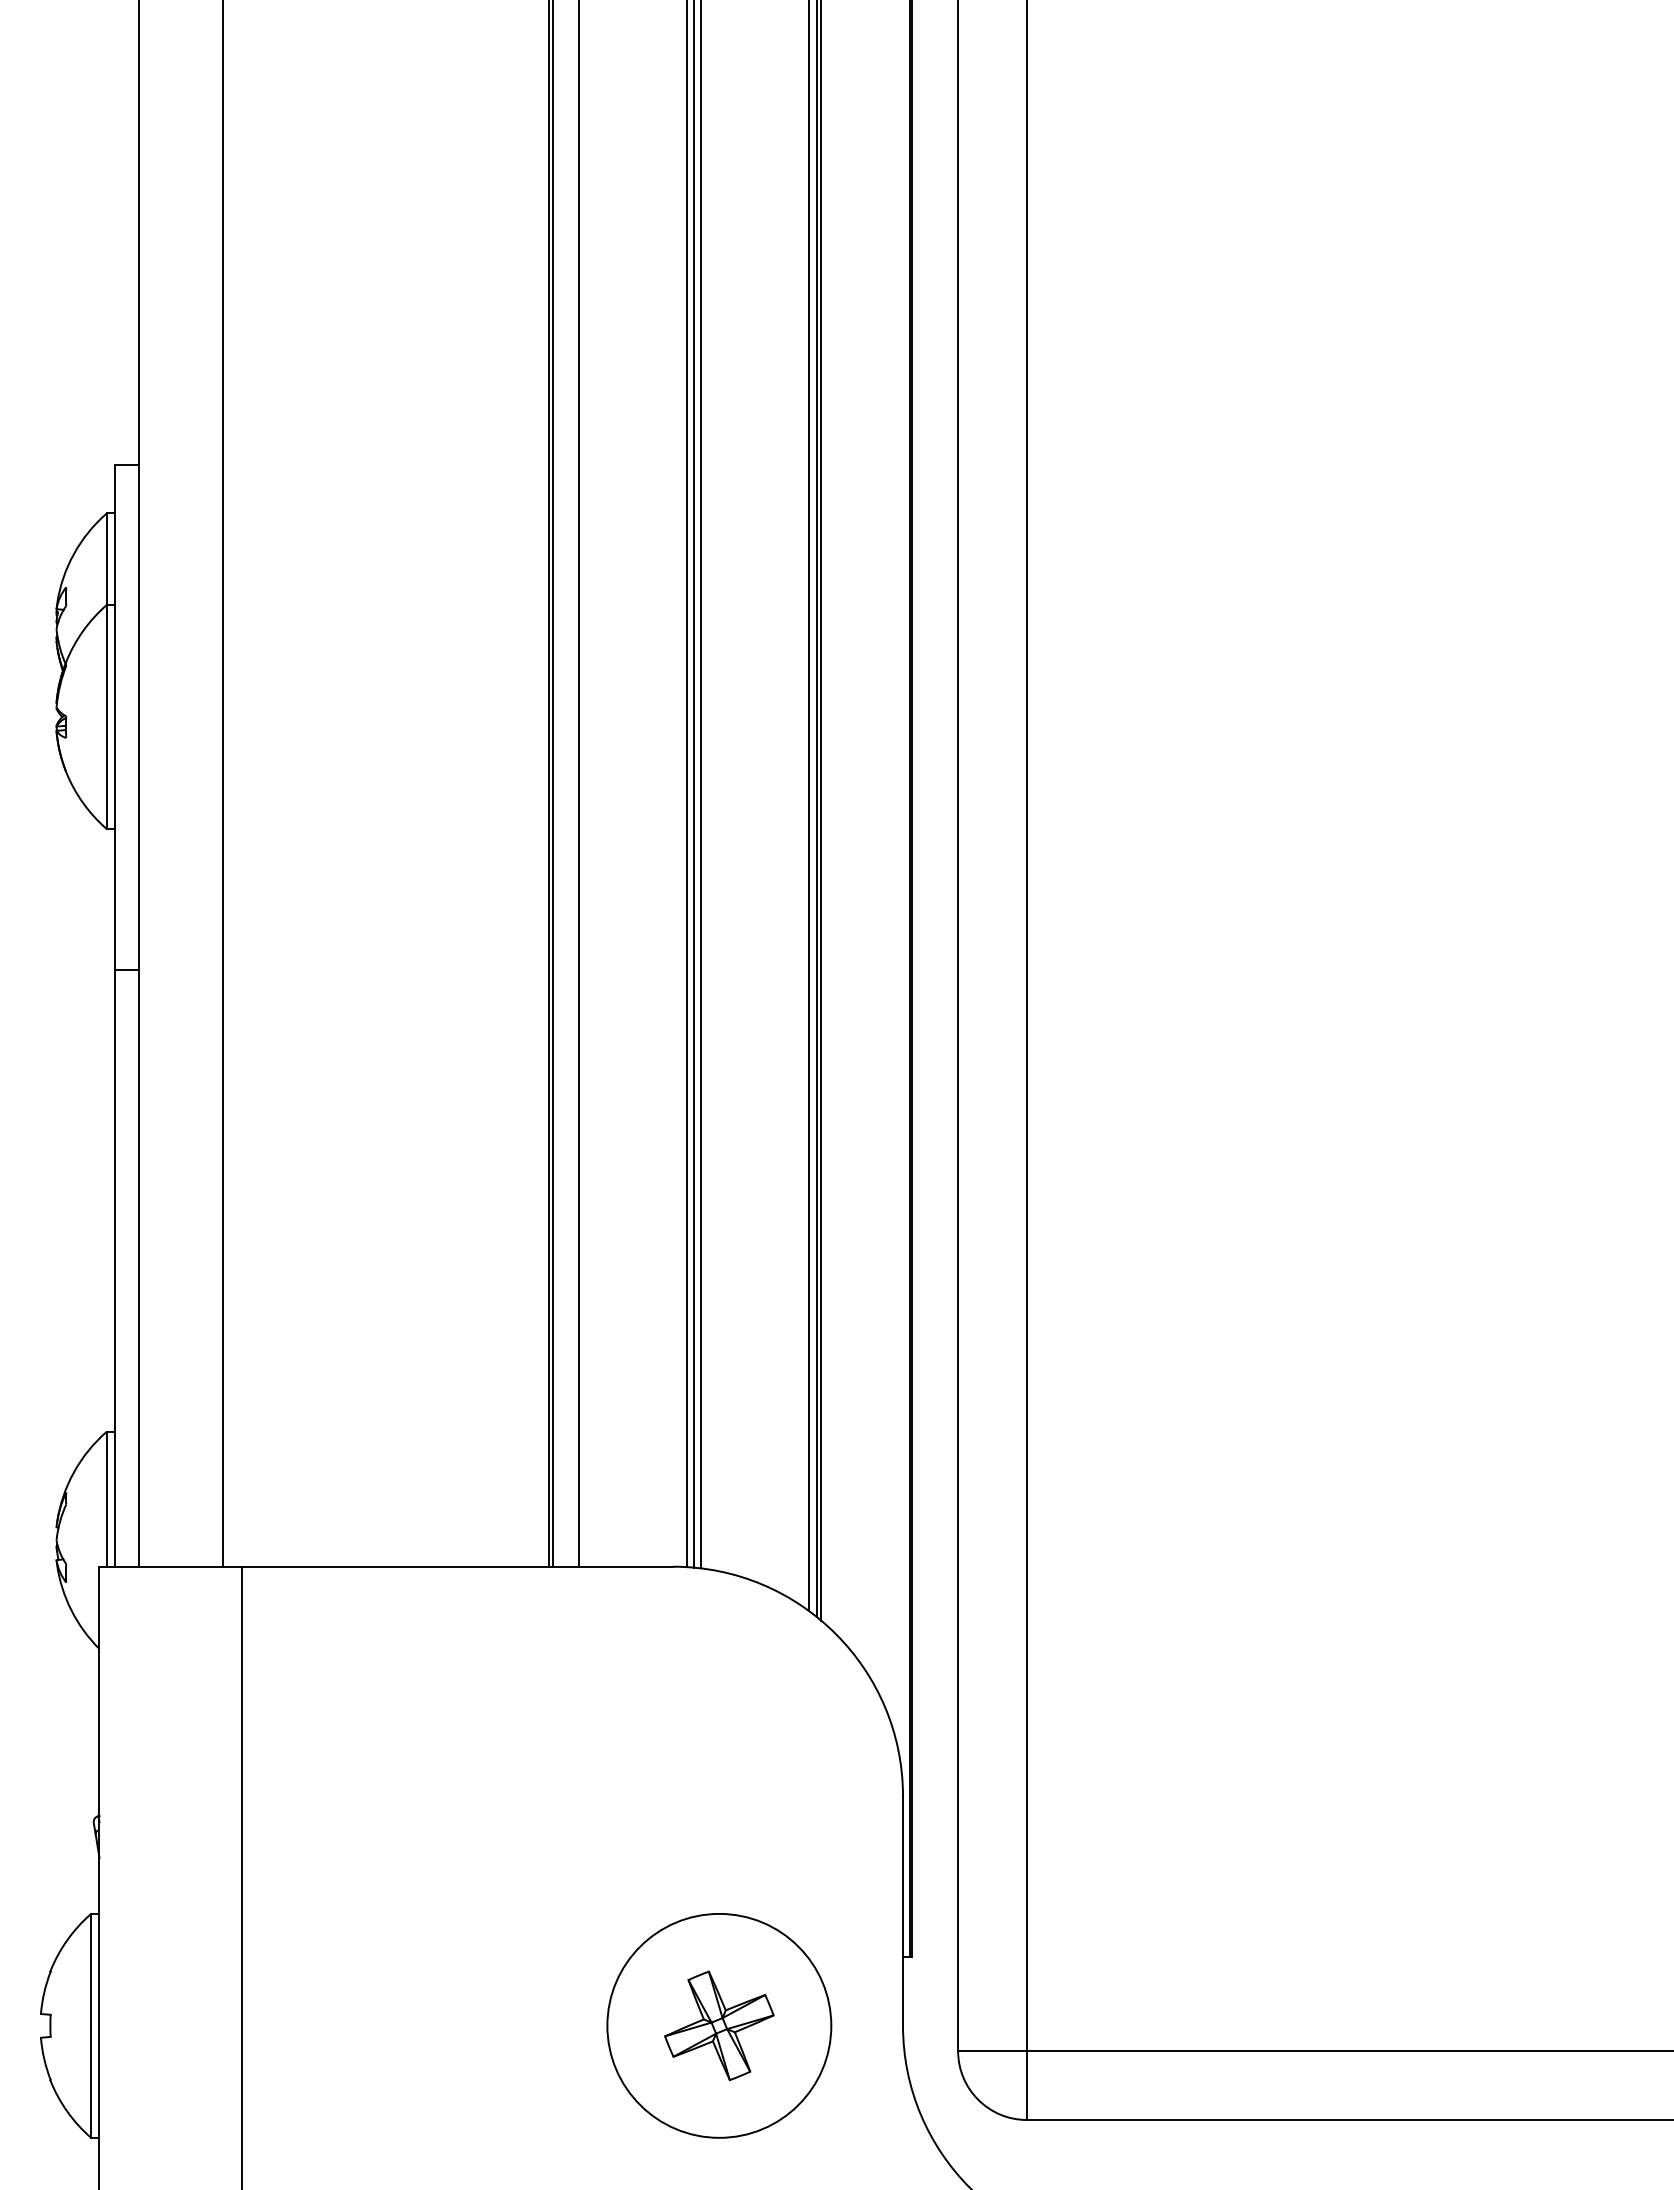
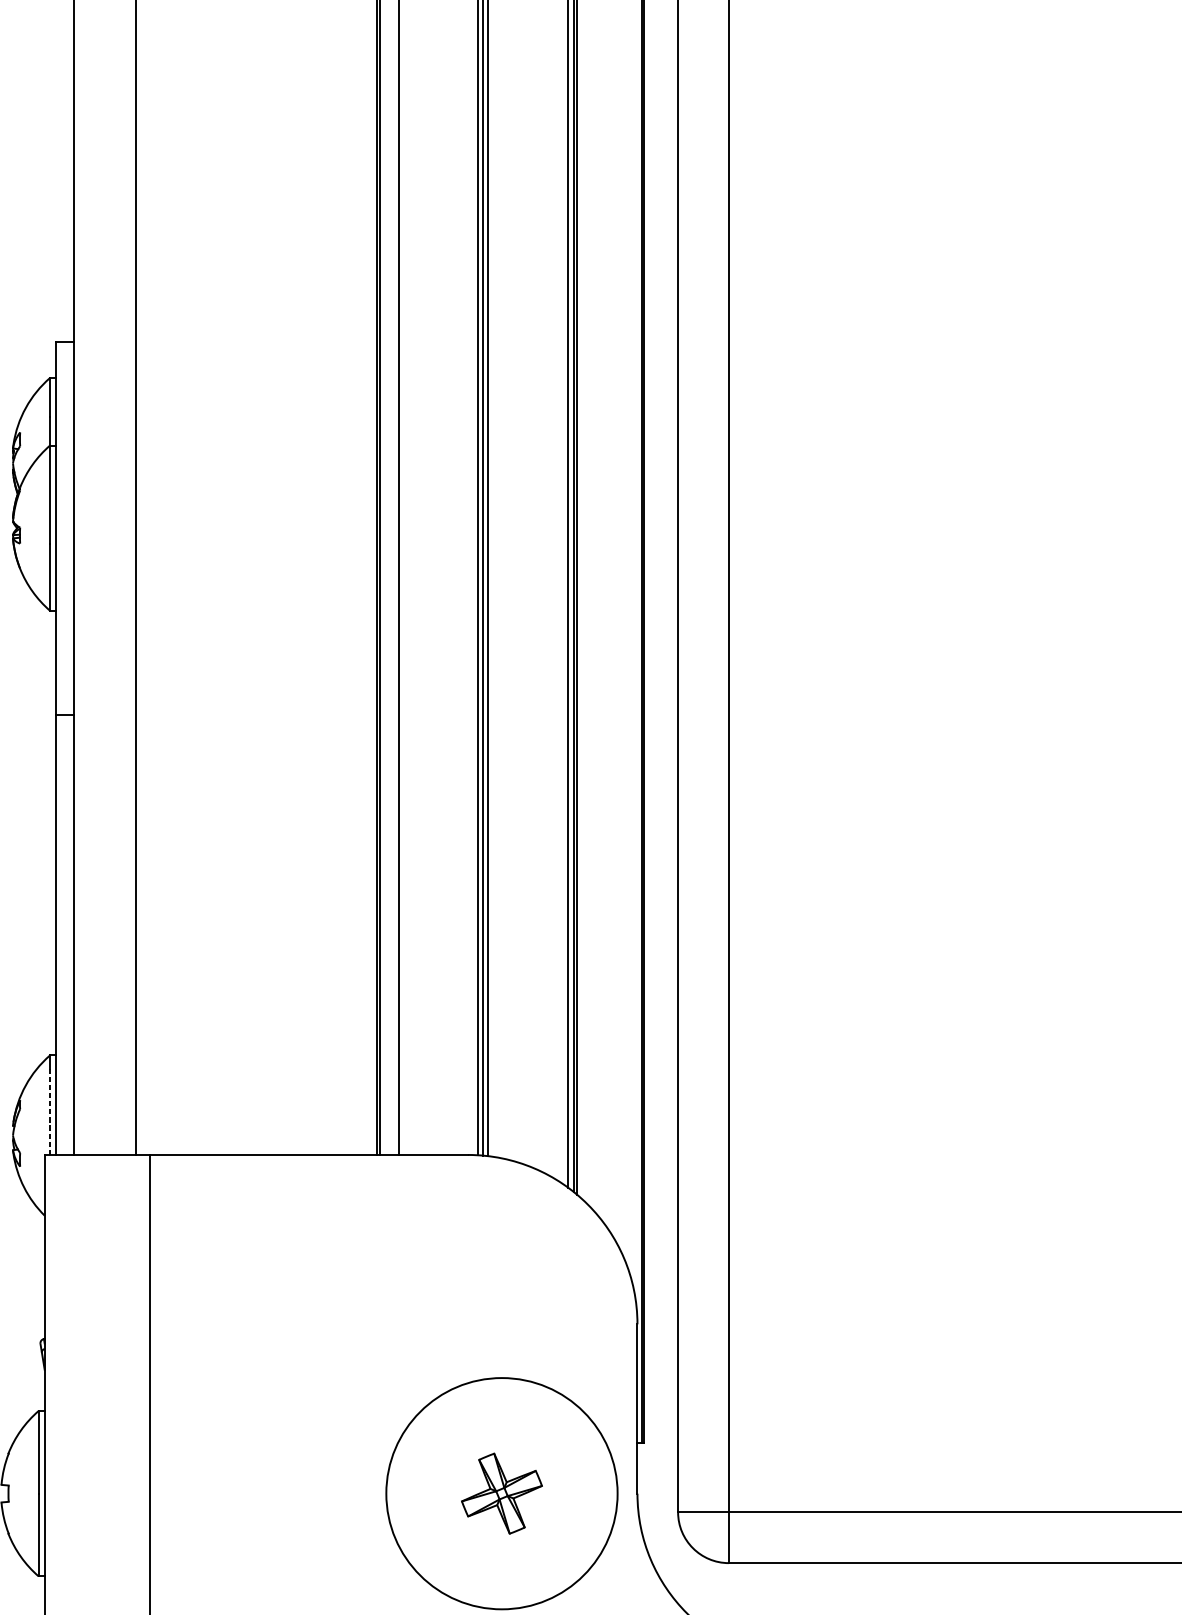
line: (106, 1507) -> (49, 1111), solid -> dashed
circle: (719, 2025) -> (502, 1493), size x1.4

